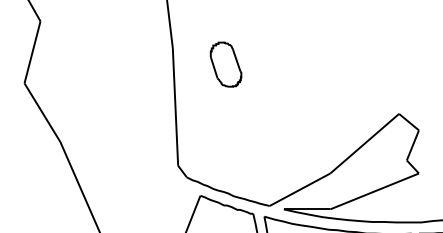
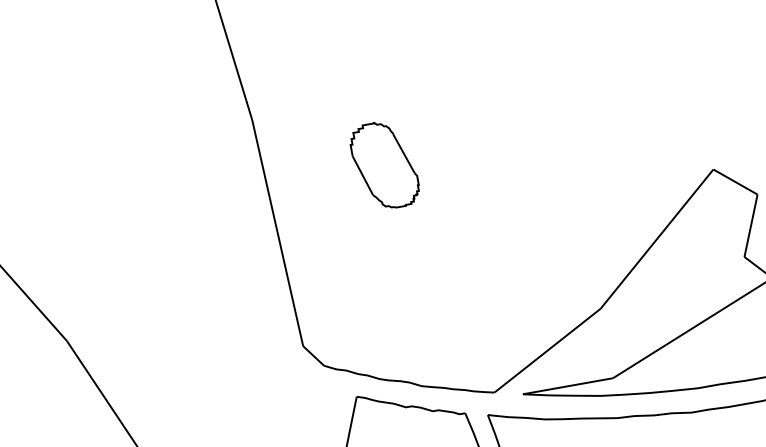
part: (225, 64) -> (383, 165), moved

